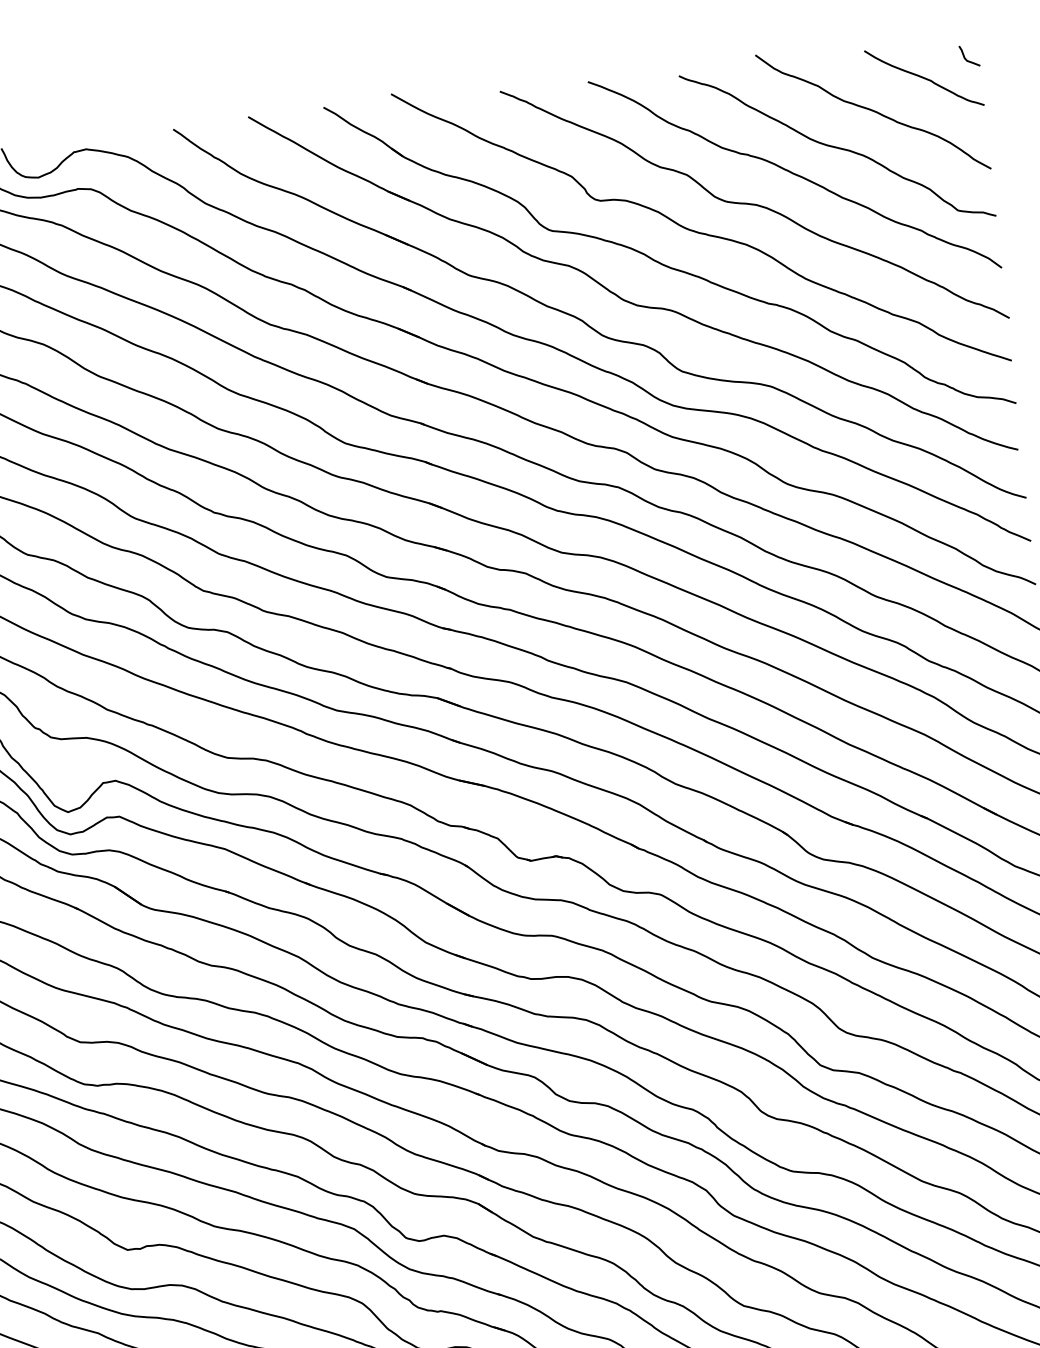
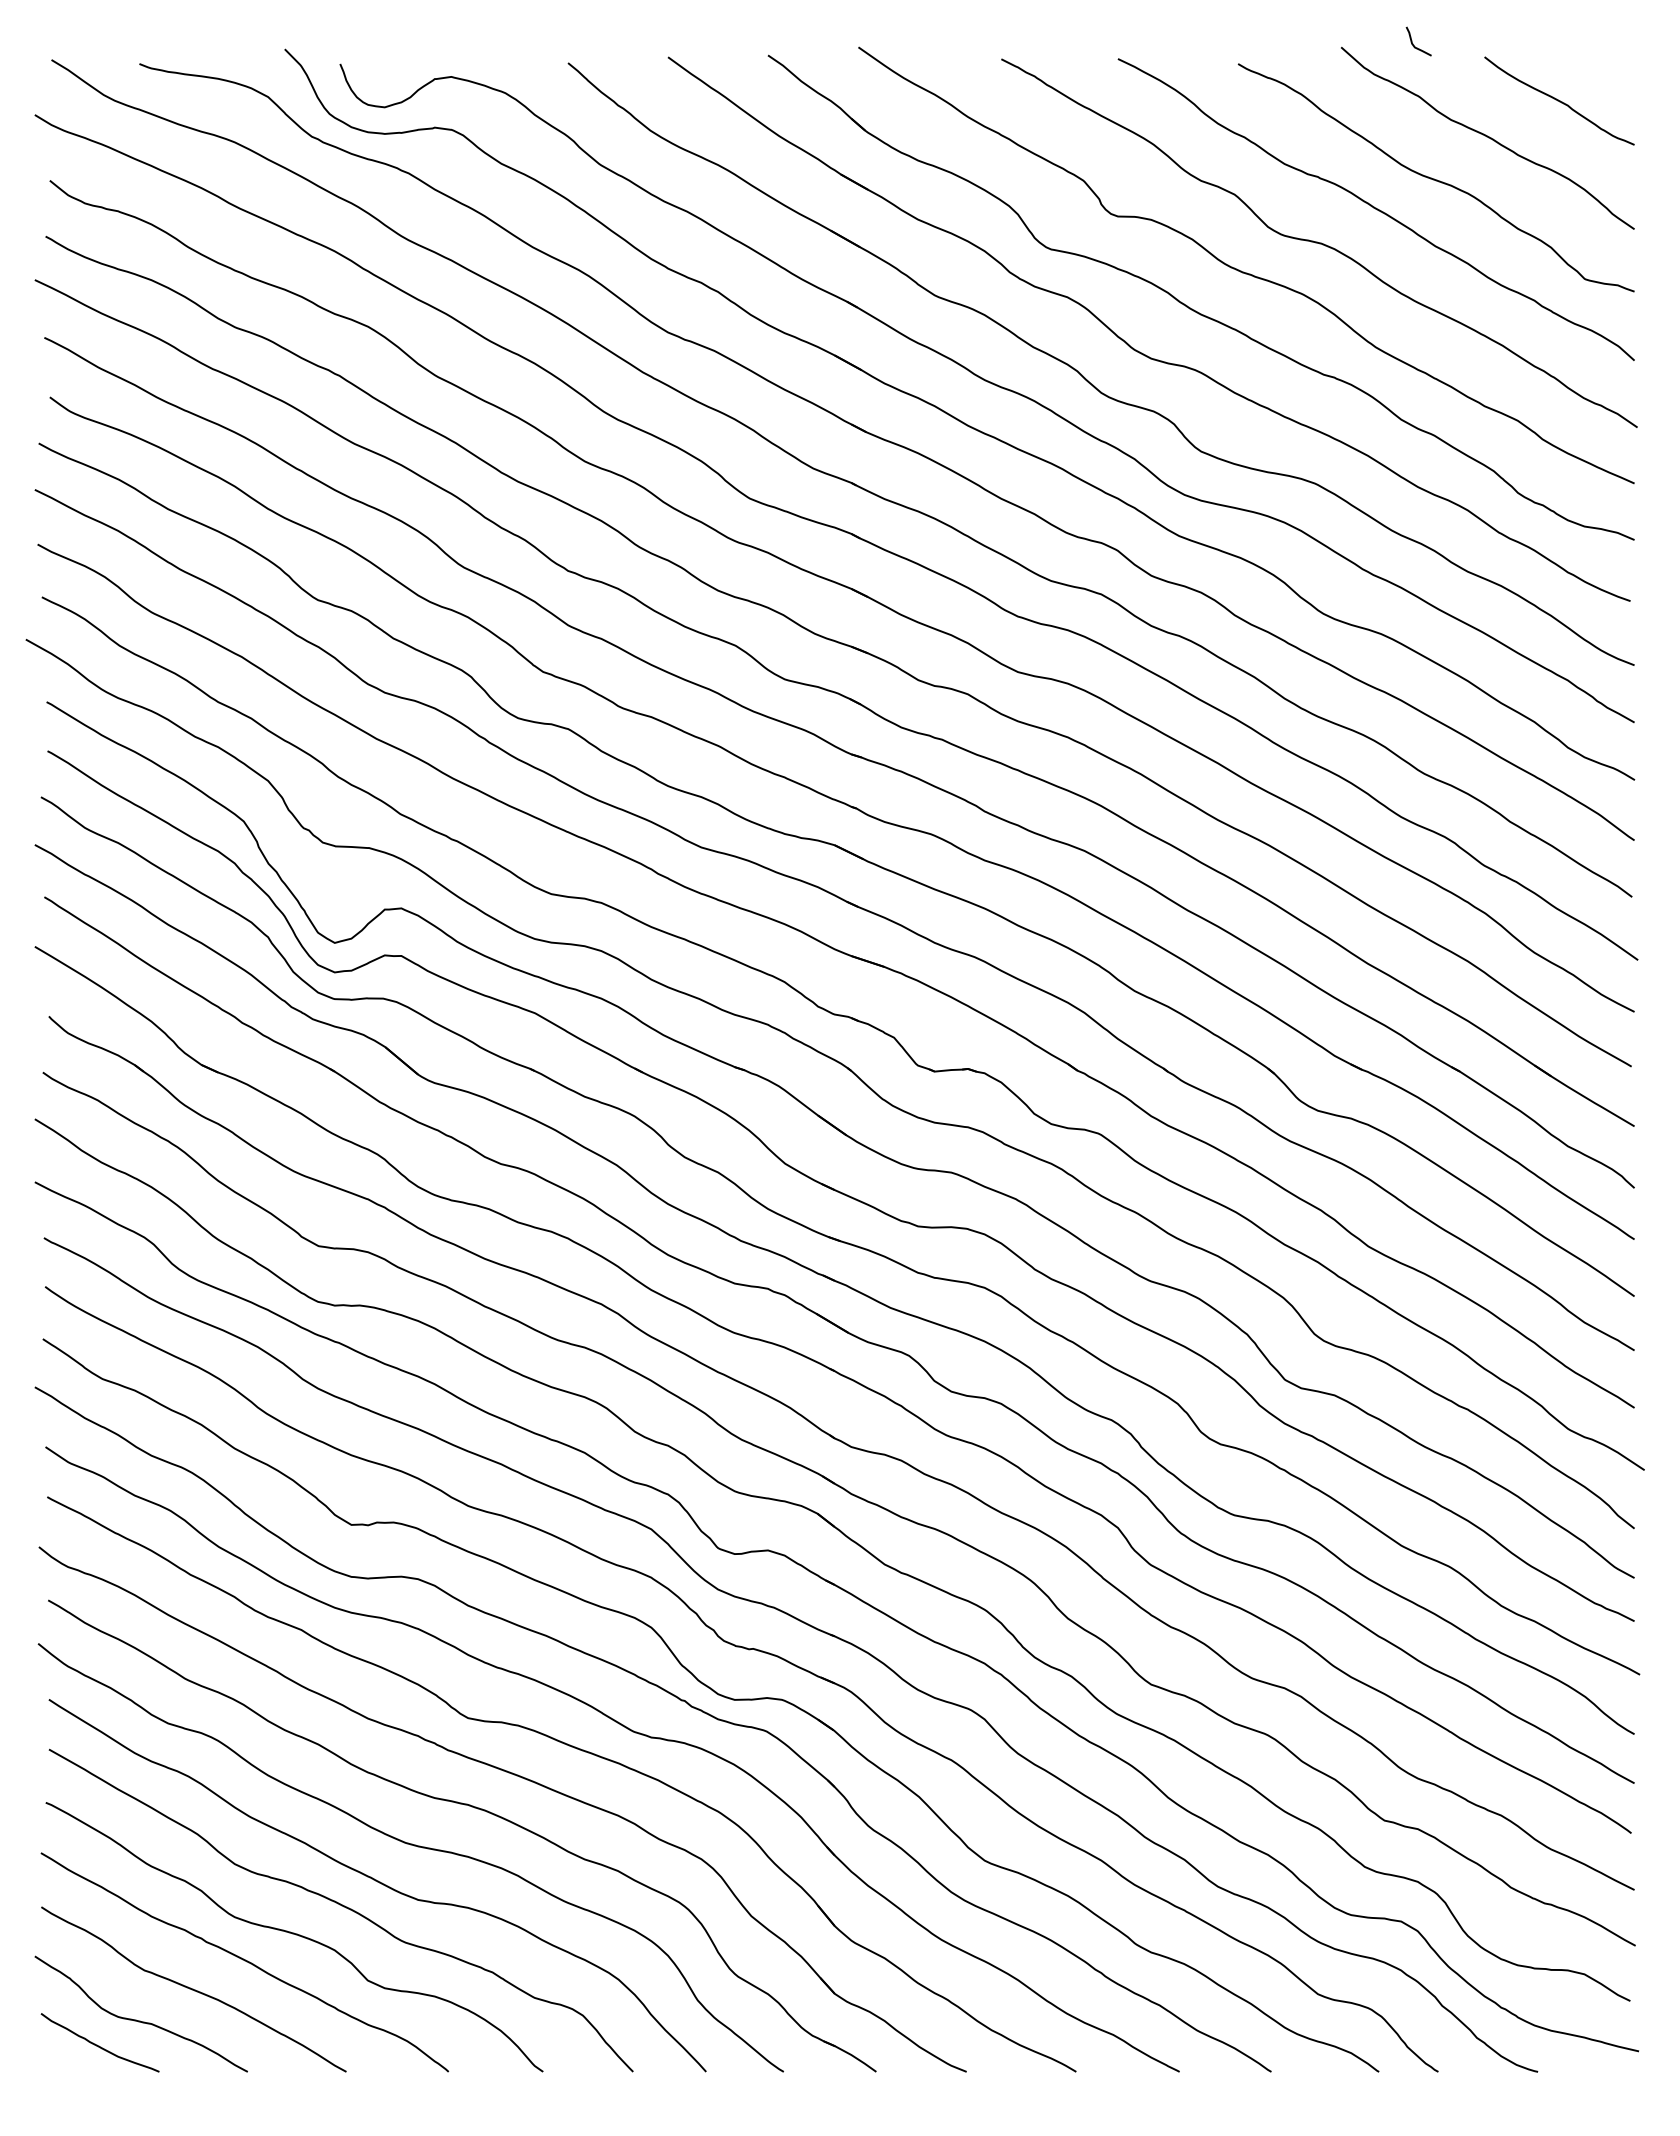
curve: (965, 58) -> (1413, 43), moved

